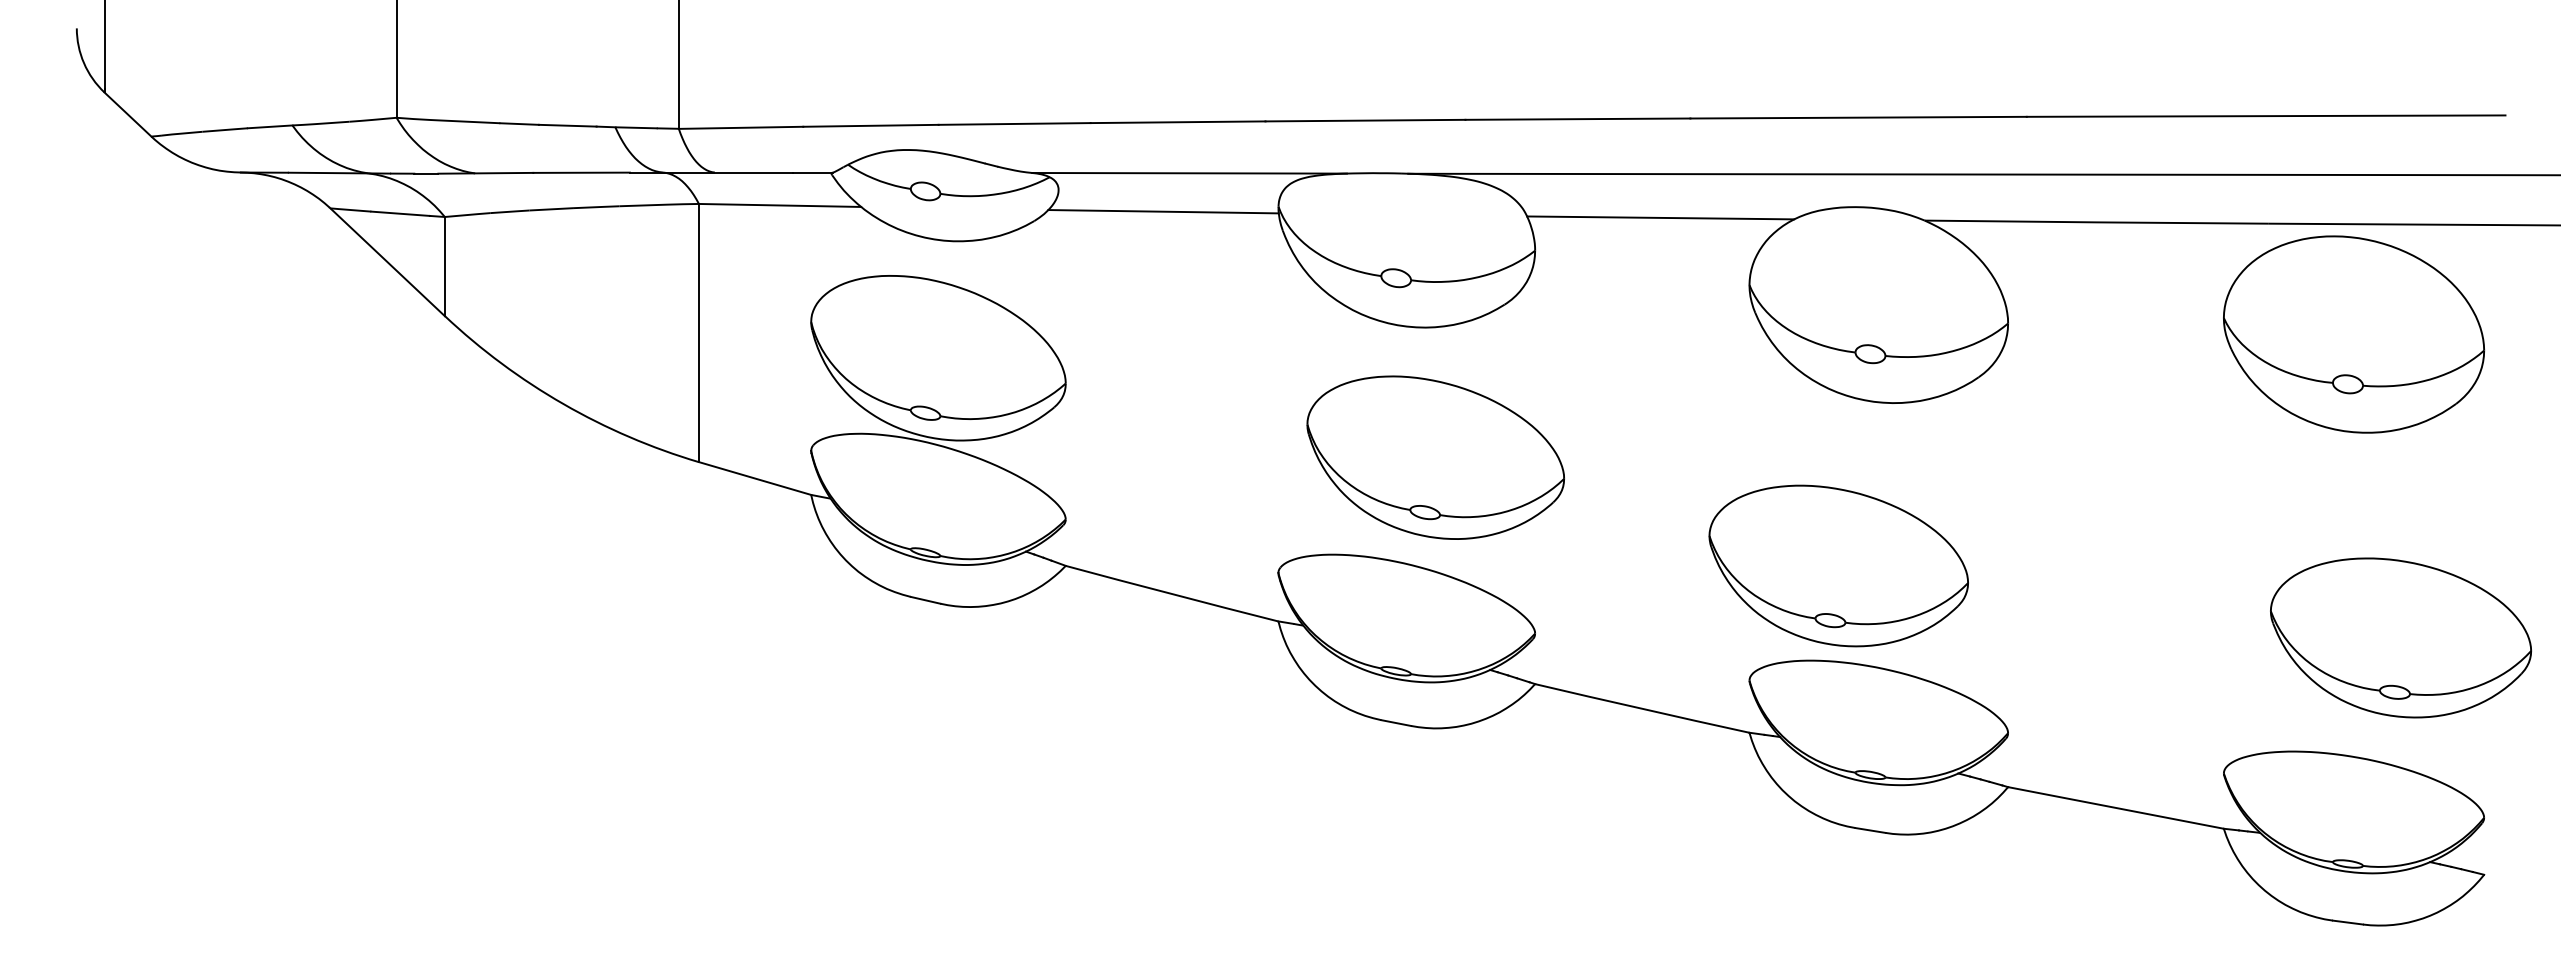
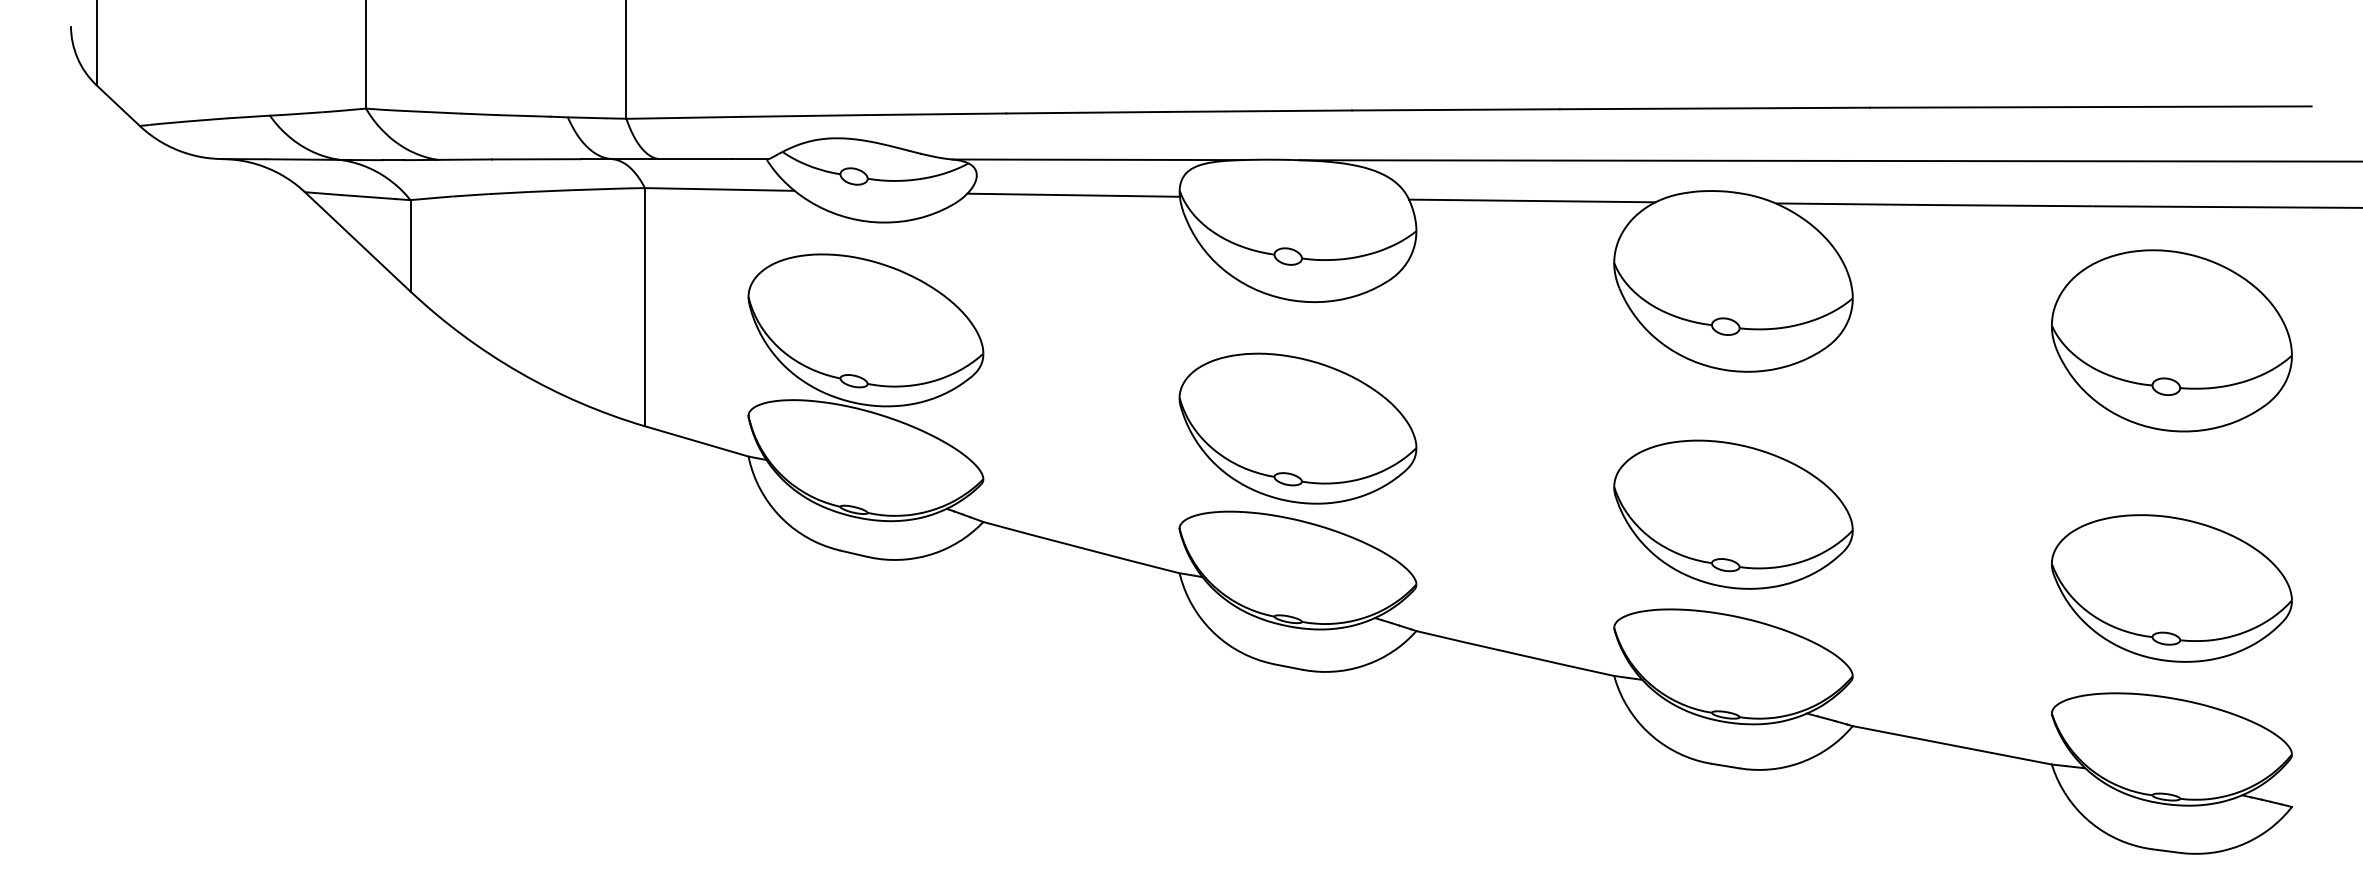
part: (2354, 334) -> (2172, 340), moved
part: (1435, 457) -> (1297, 428), moved
part: (1838, 565) -> (1733, 514), moved
part: (2400, 637) -> (2171, 588), moved

